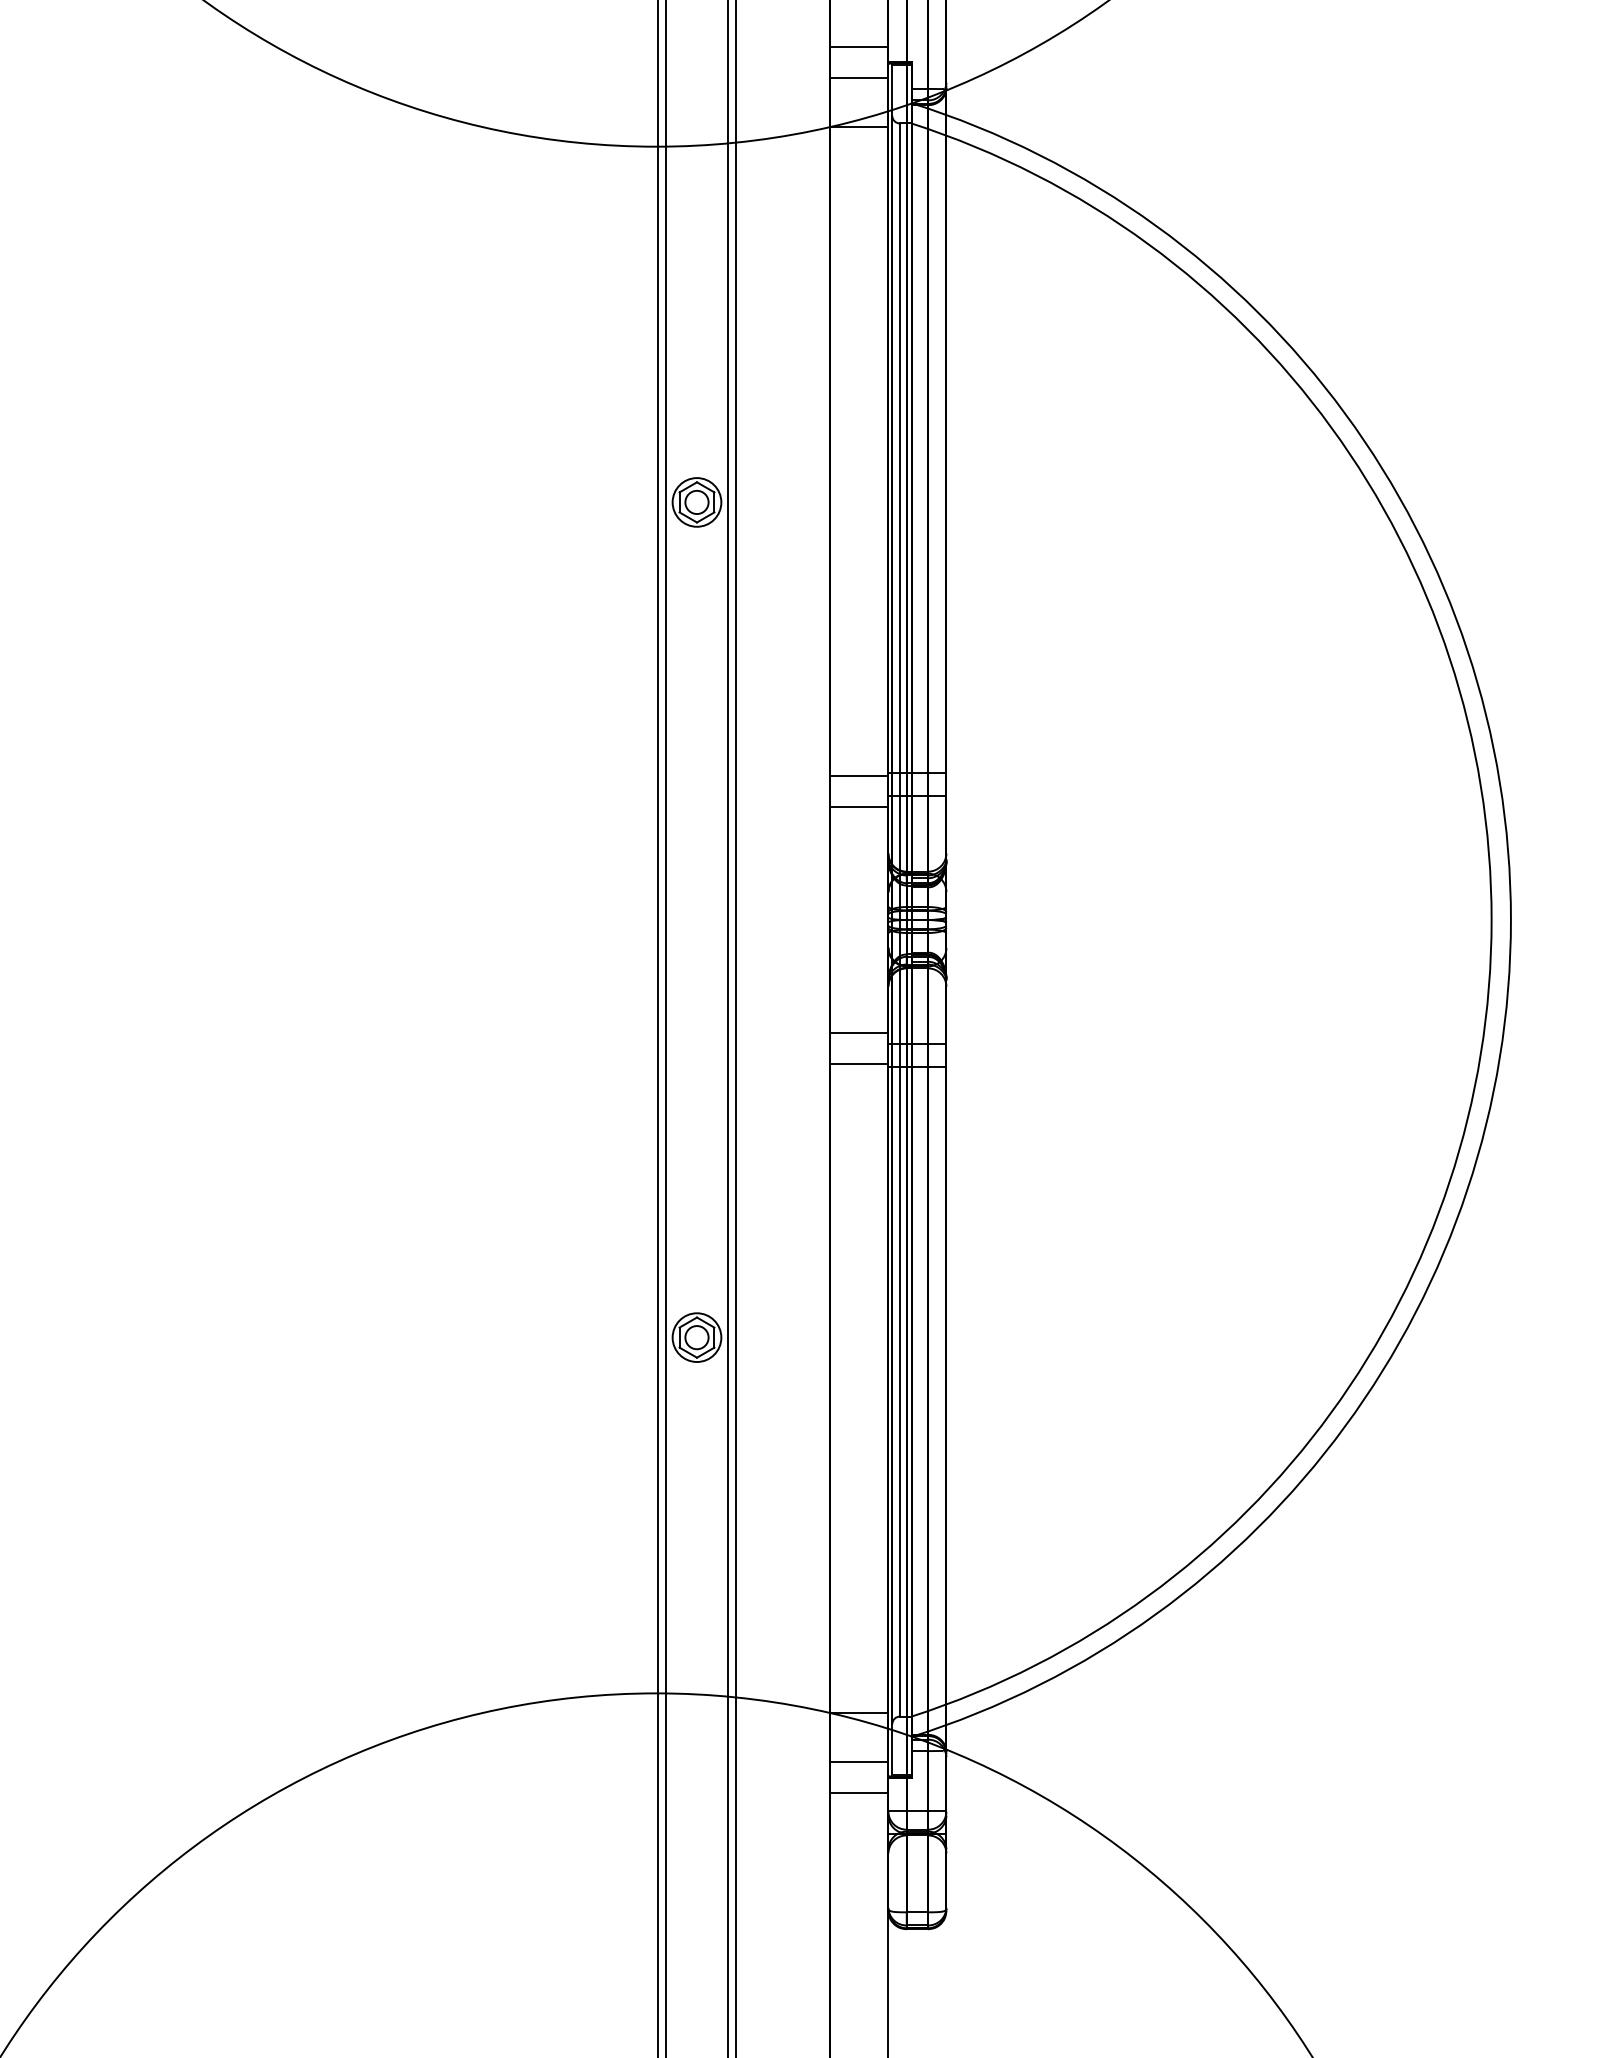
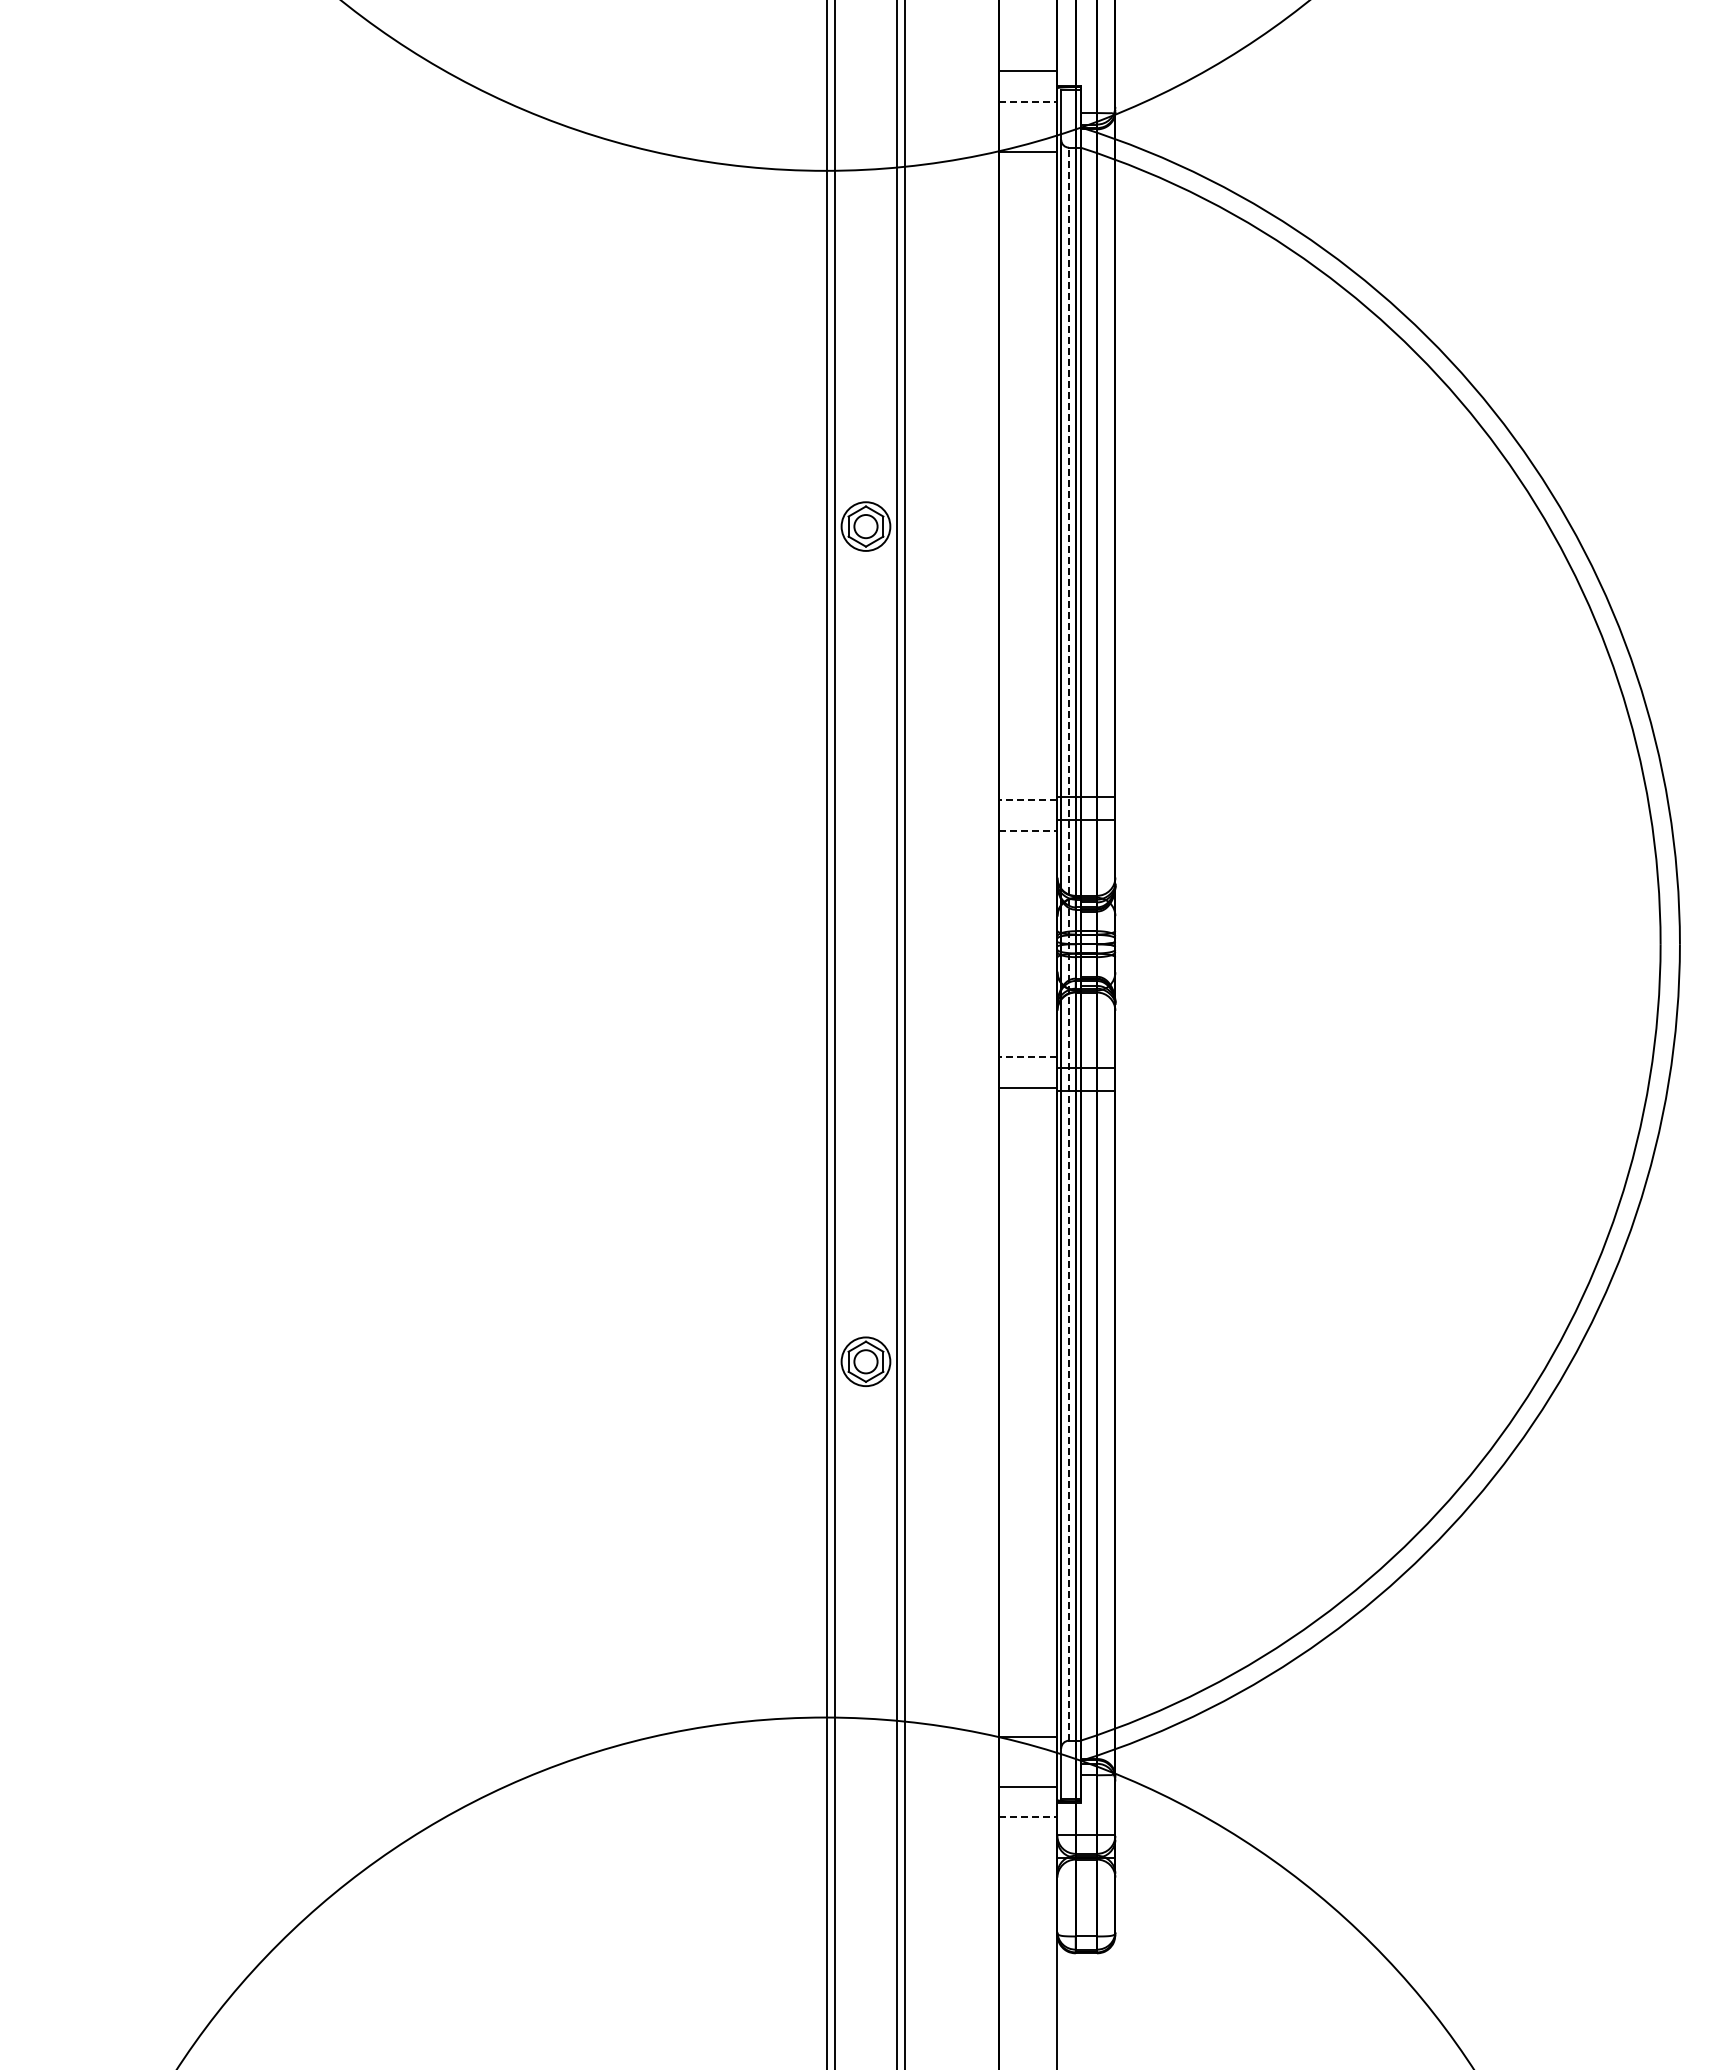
line: (859, 77) -> (1028, 101), solid -> dashed
line: (858, 776) -> (1027, 800), solid -> dashed
line: (859, 807) -> (1028, 831), solid -> dashed
line: (900, 919) -> (1069, 943), solid -> dashed
line: (858, 1033) -> (1027, 1057), solid -> dashed
line: (859, 1793) -> (1028, 1817), solid -> dashed

